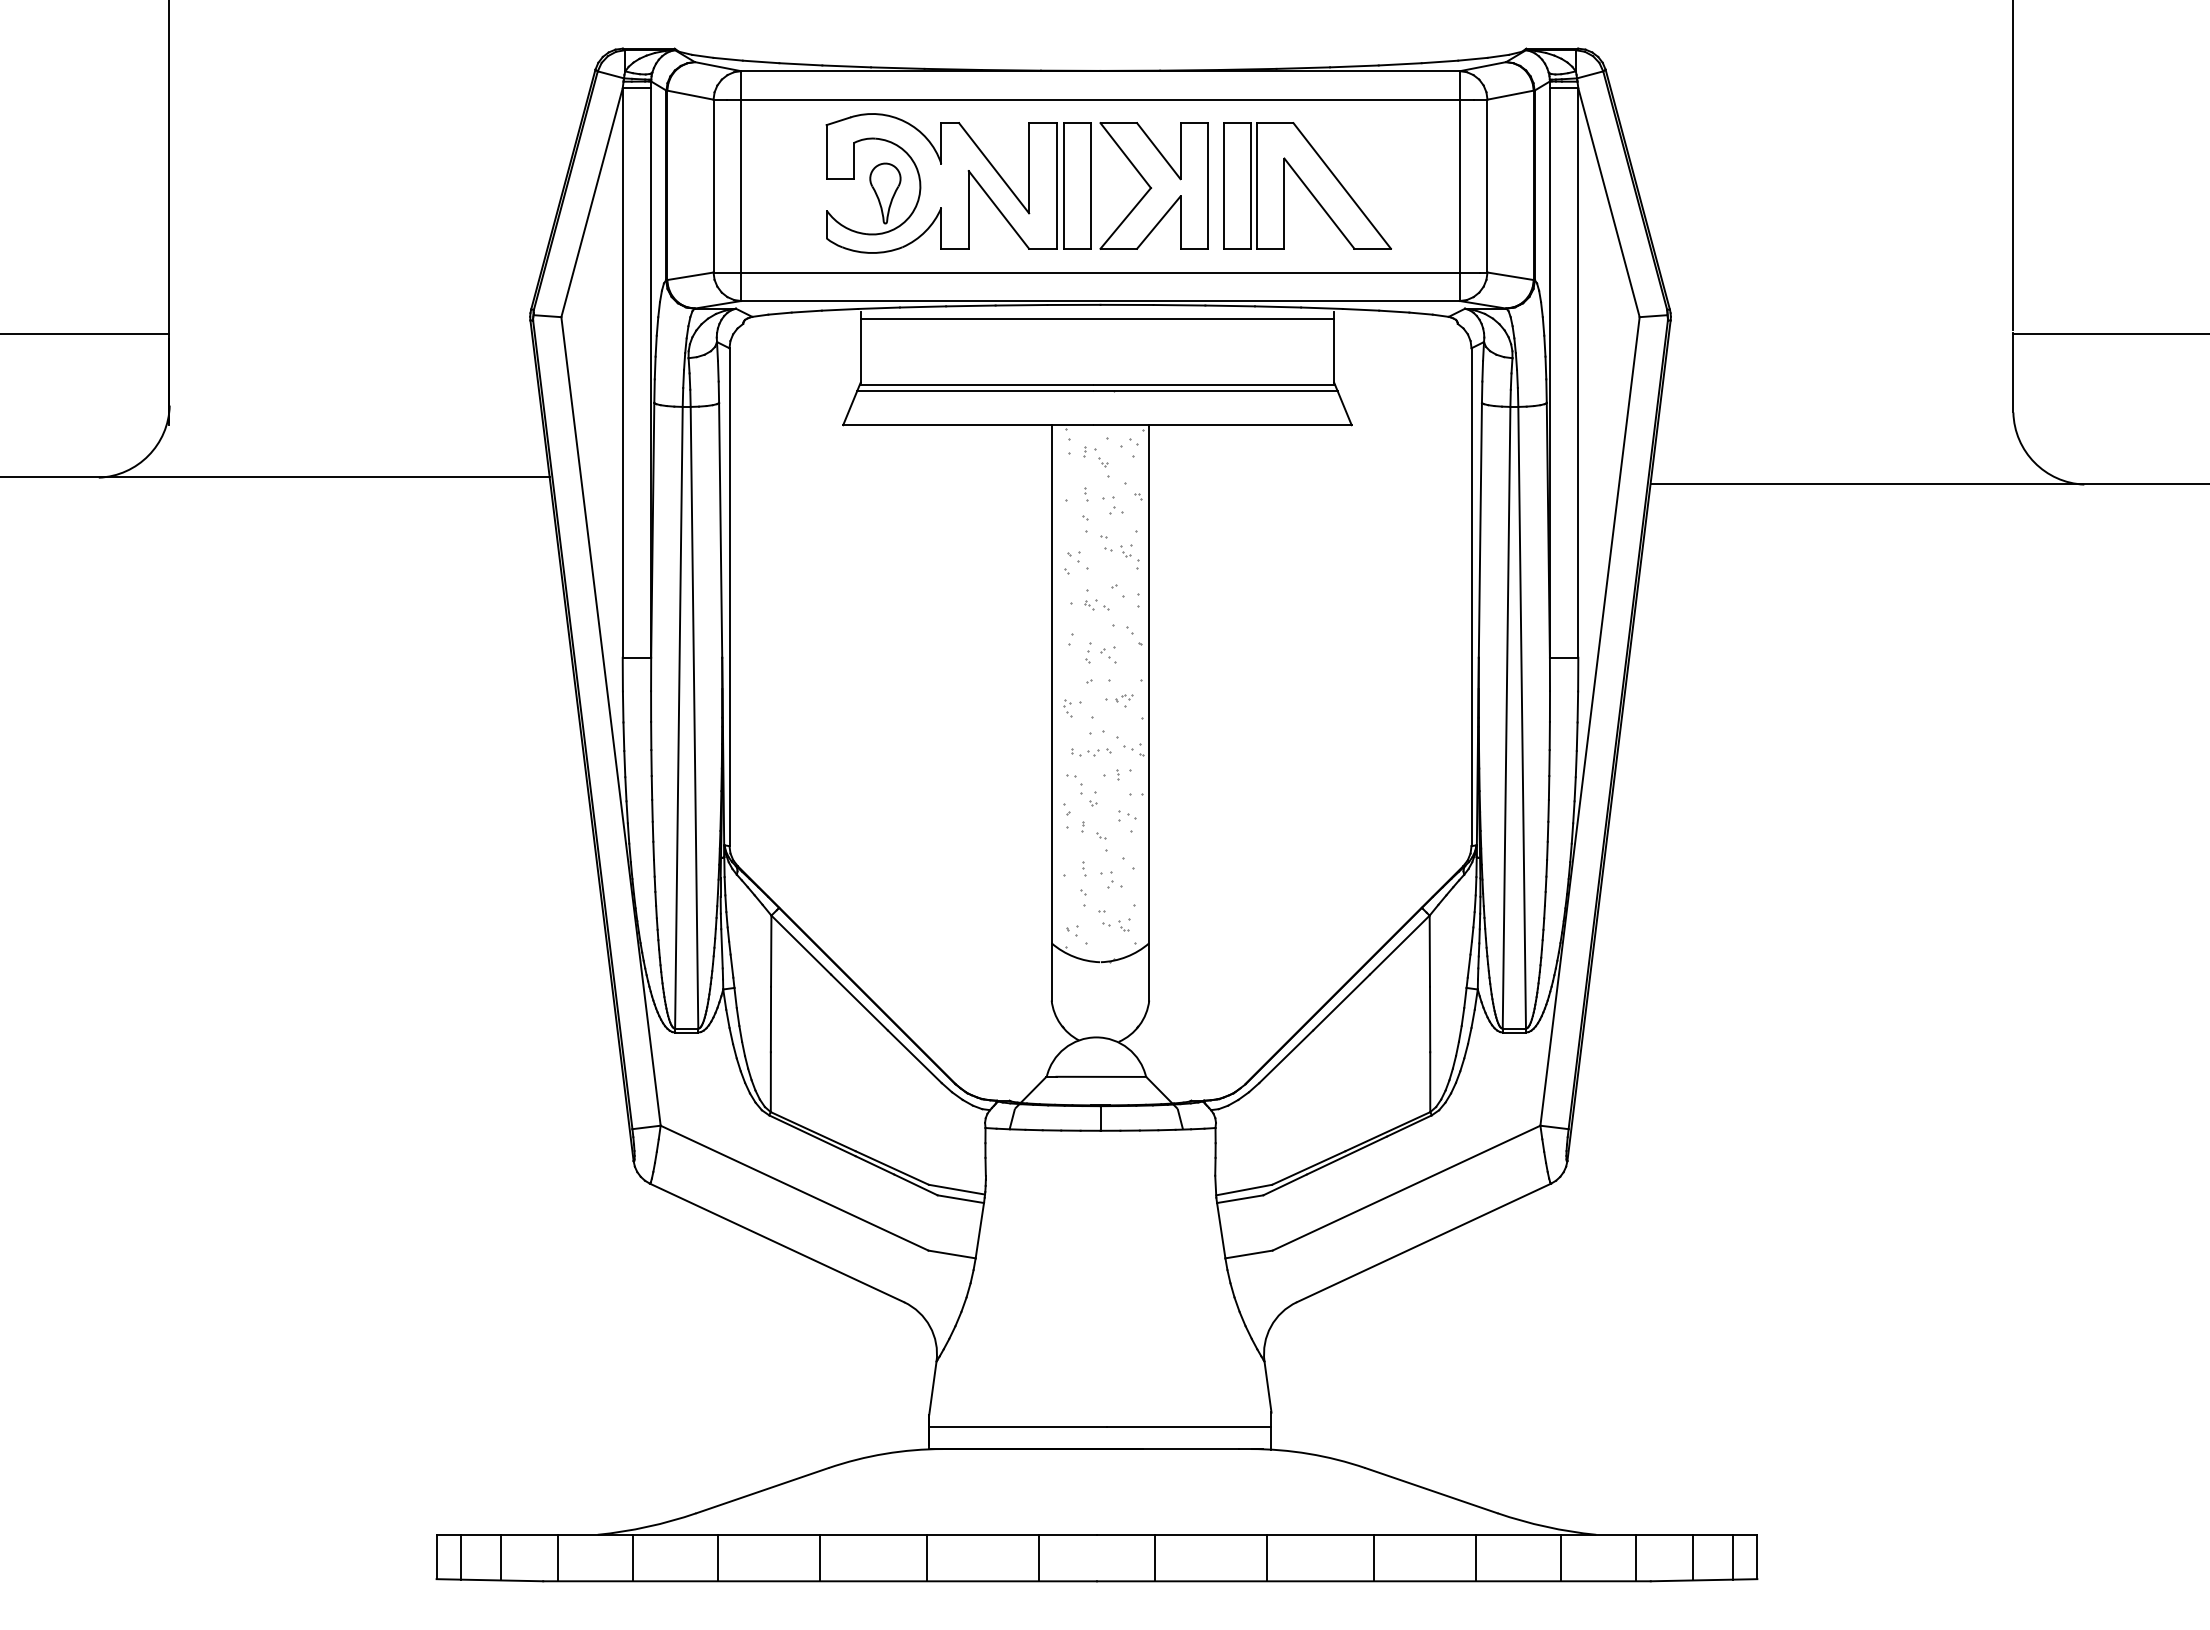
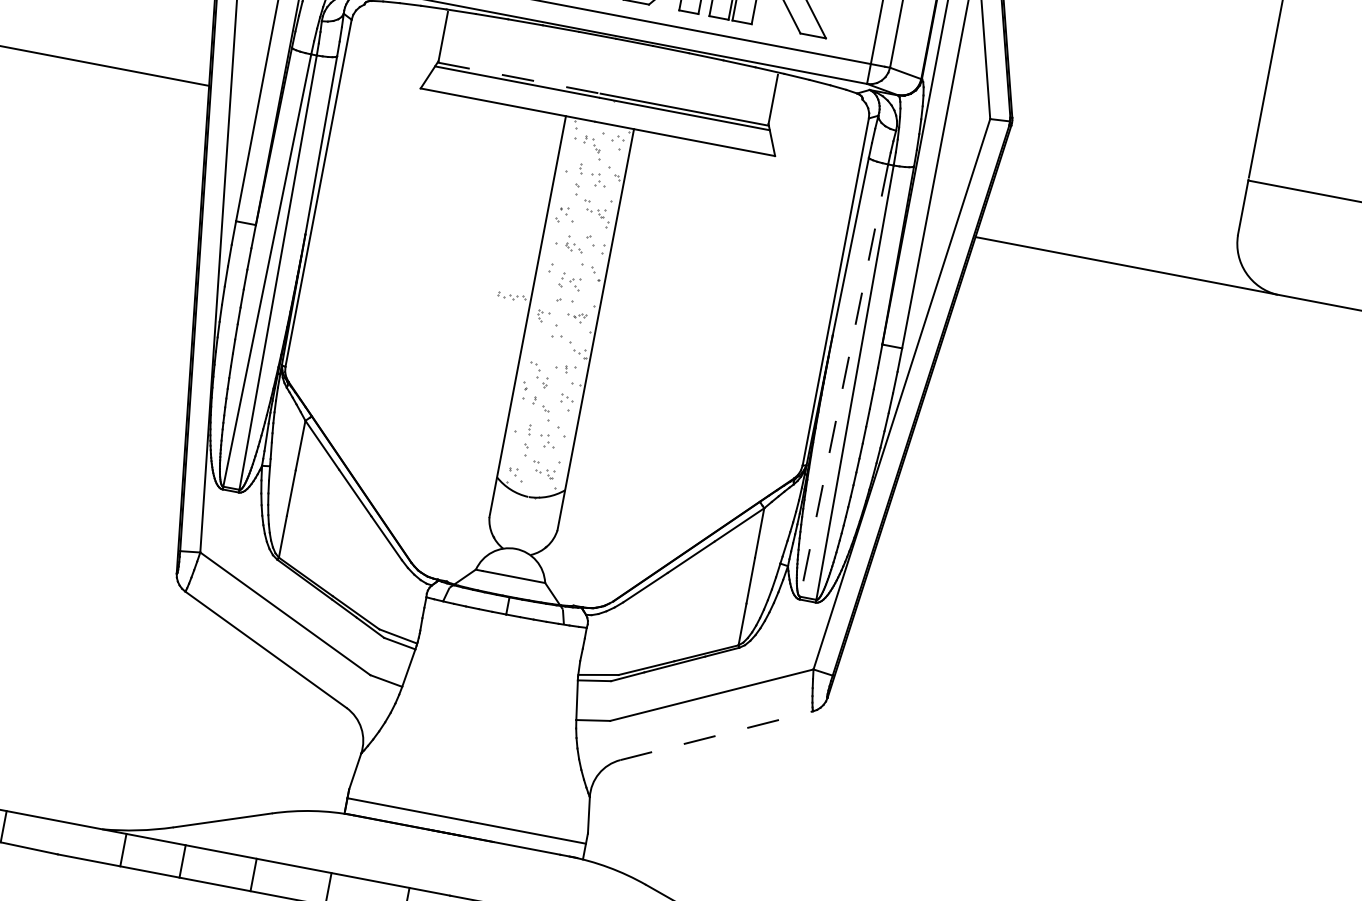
line: (1097, 318) -> (612, 47), removed
line: (976, 384) -> (519, 77), solid -> dashed
line: (1506, 717) -> (844, 380), solid -> dashed
part: (1091, 752) -> (511, 296), moved
line: (1424, 1242) -> (717, 735), solid -> dashed
line: (500, 1557) -> (31, 832), removed
line: (558, 1557) -> (71, 839), removed

